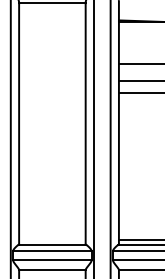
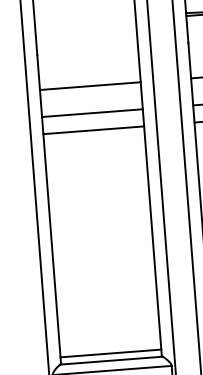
line: (52, 63) -> (90, 86), added
line: (52, 81) -> (92, 113), added
line: (52, 92) -> (93, 129), added
line: (52, 240) -> (111, 354), added

